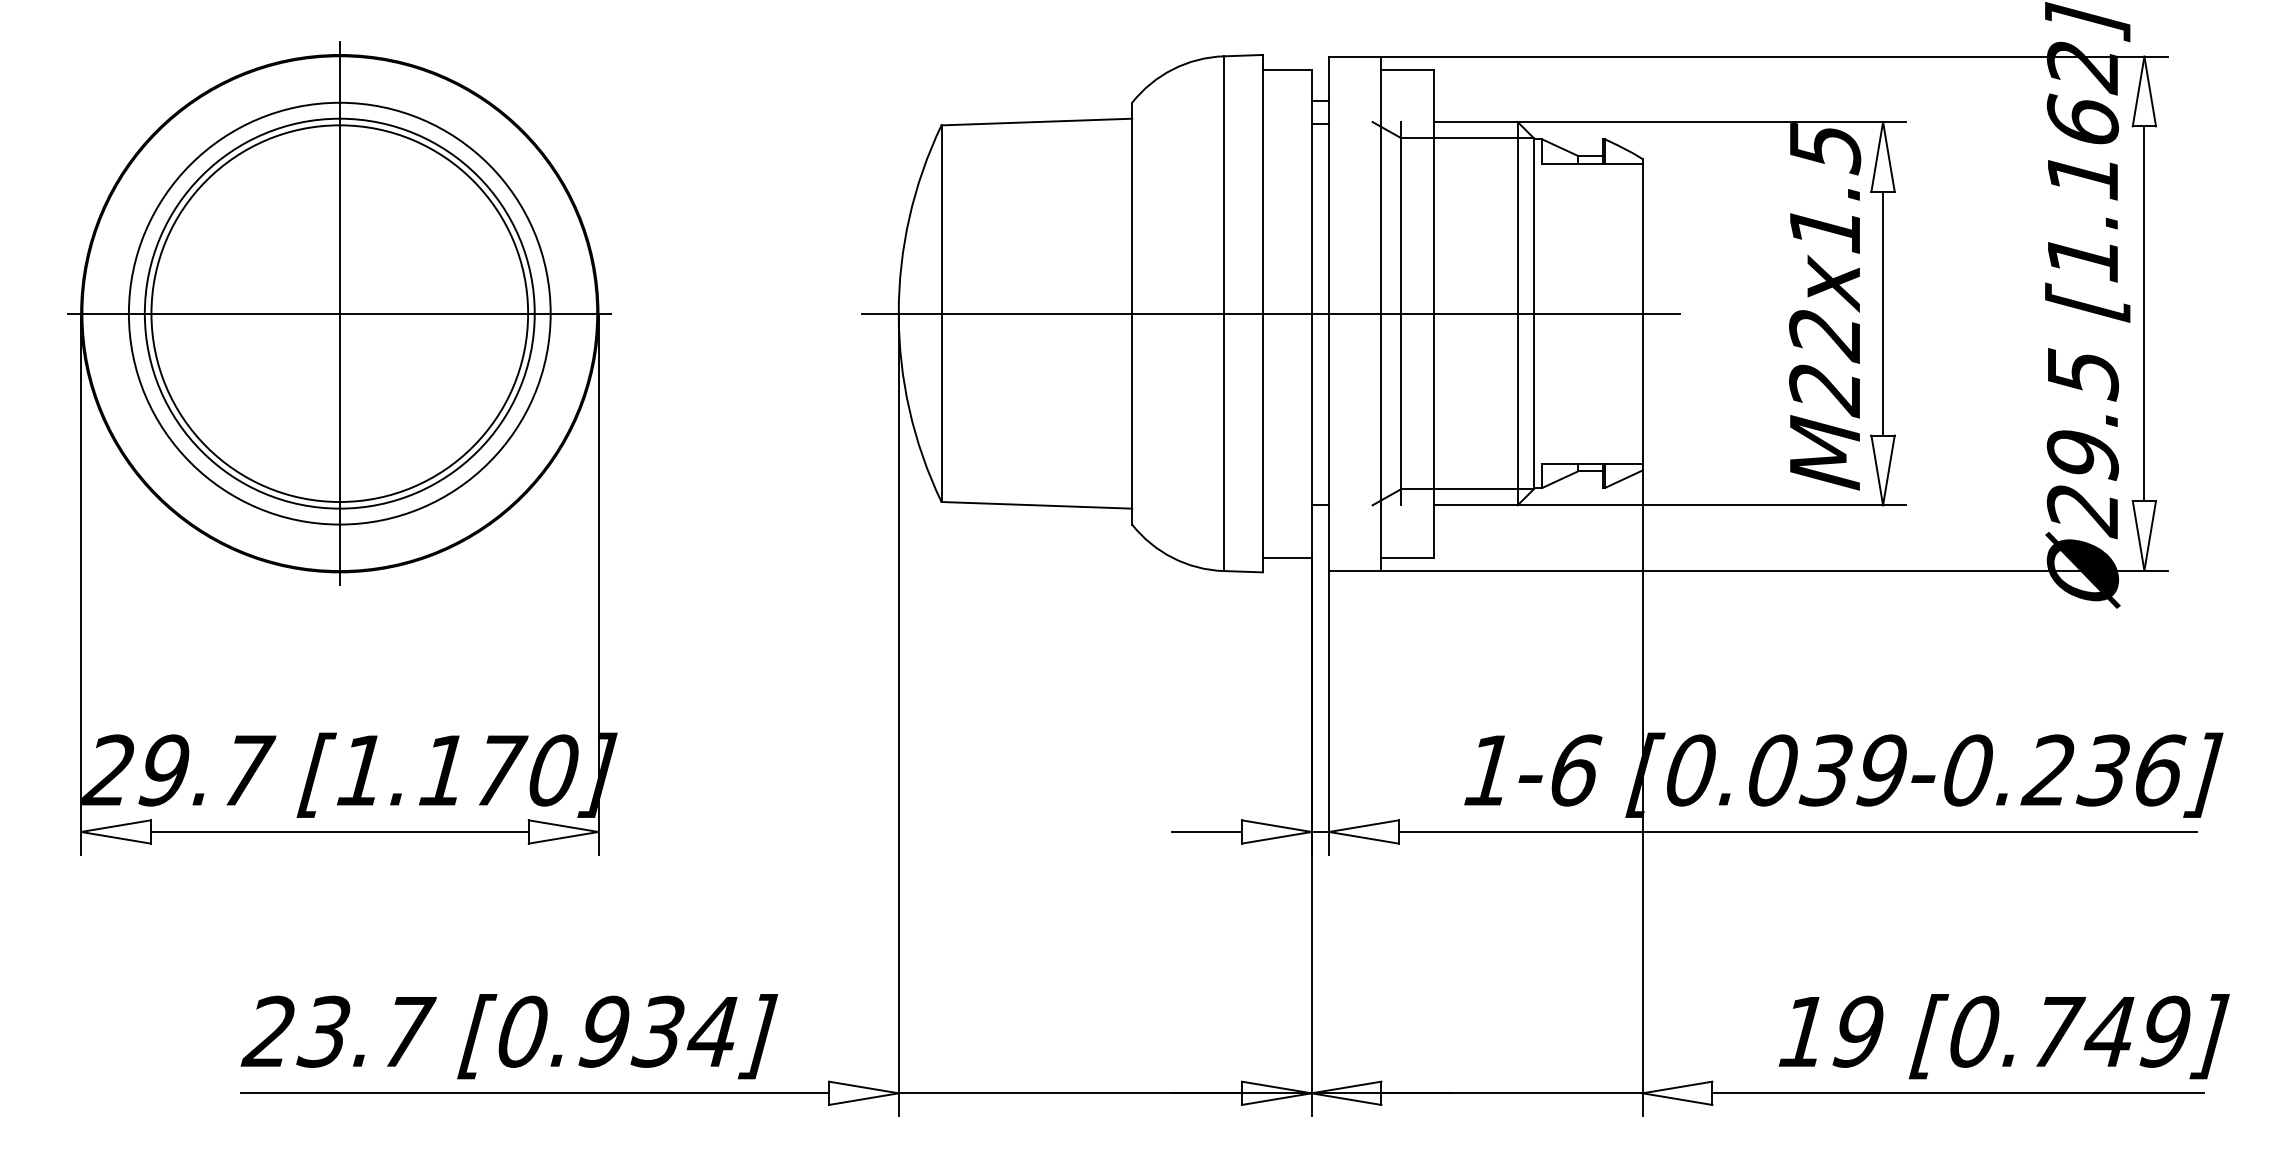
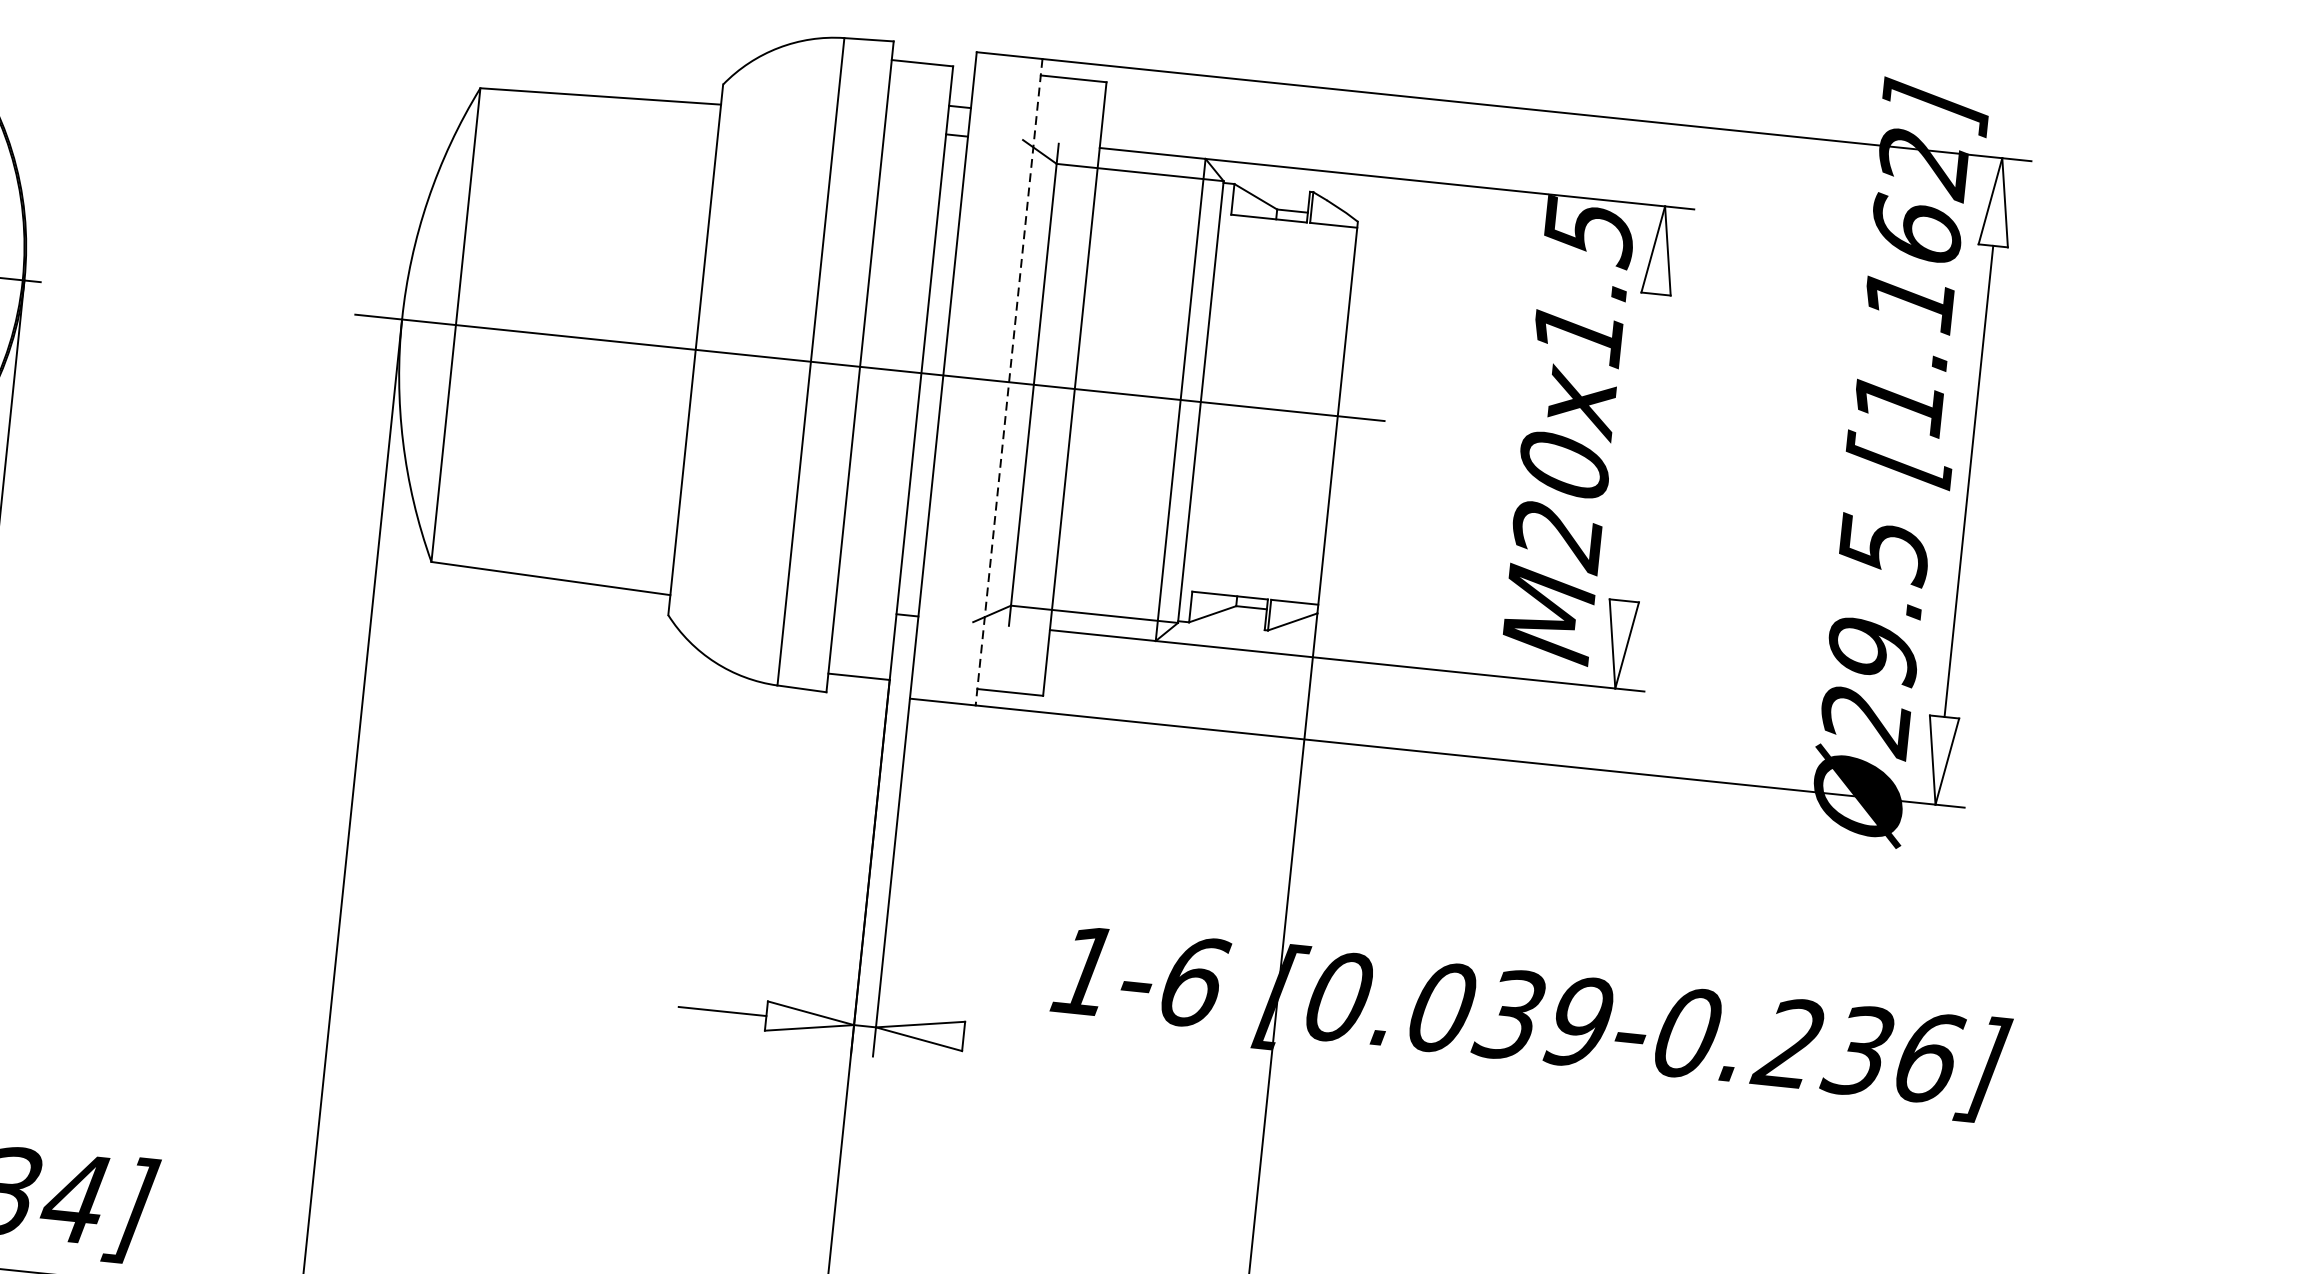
line: (1381, 313) -> (1009, 382), solid -> dashed
line: (1883, 313) -> (1640, 447), removed
text: (1825, 336) -> (1564, 468), M22x1.5 -> M20x1.5
line: (1797, 831) -> (1465, 1087), removed

